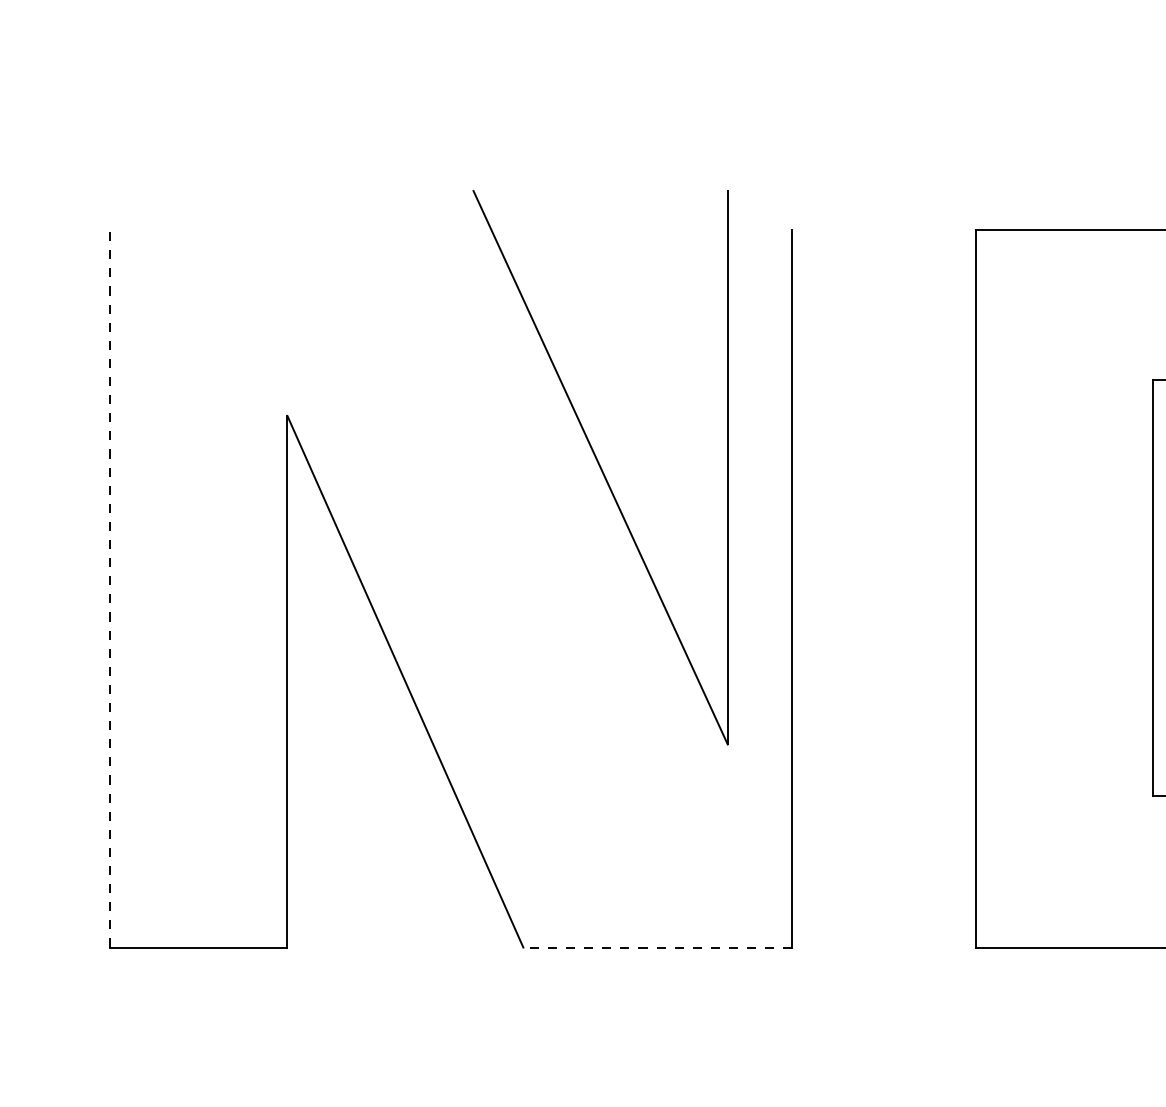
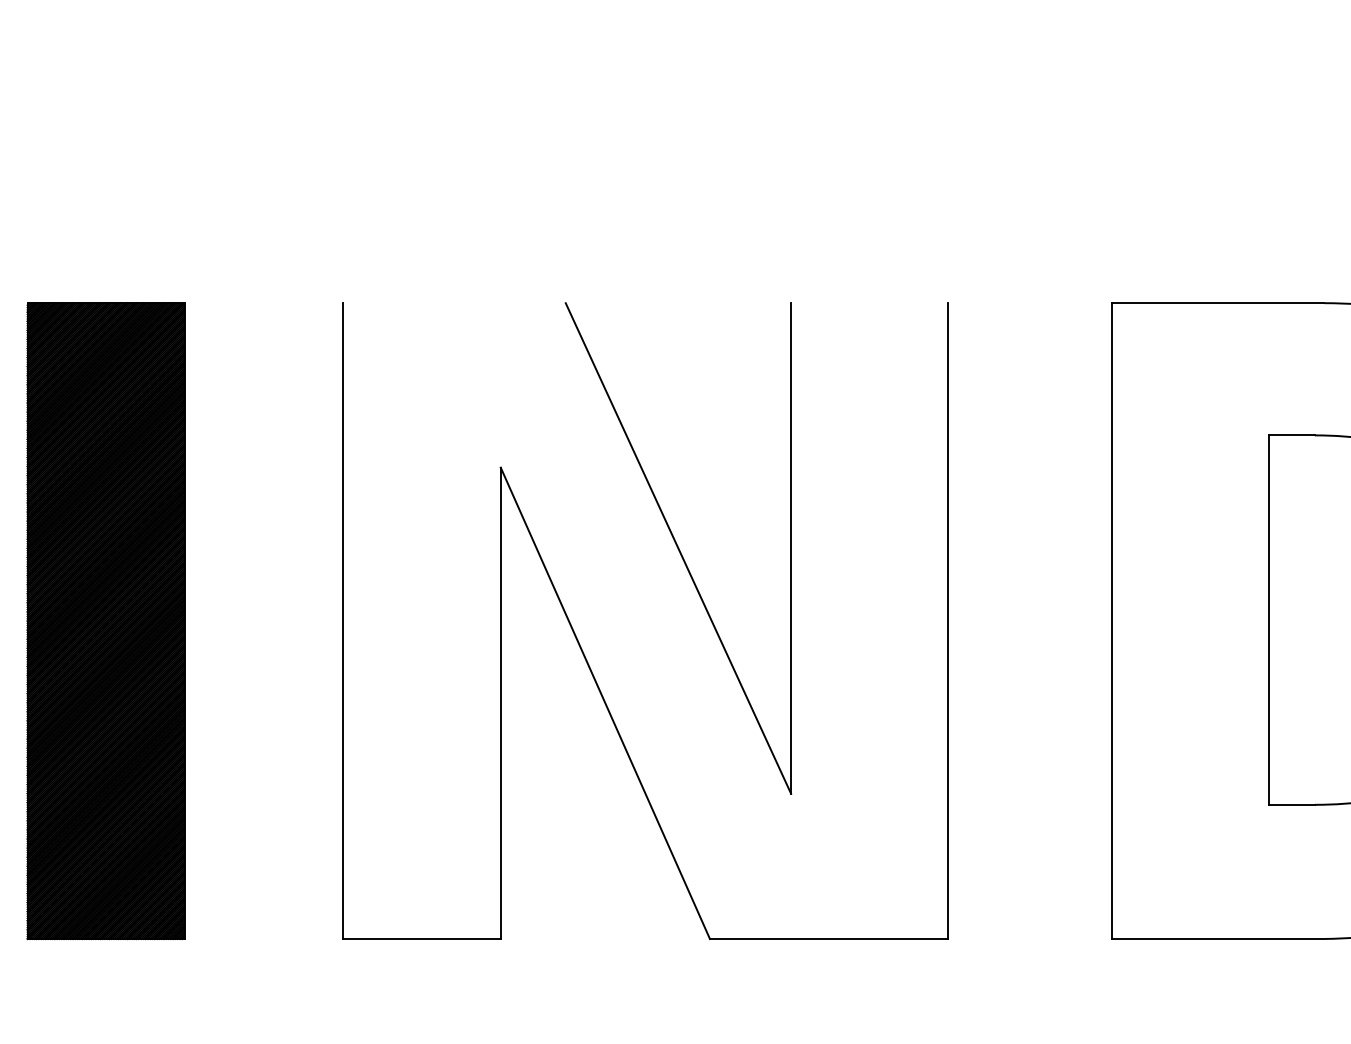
part: (600, 467) -> (678, 548), moved
line: (110, 589) -> (343, 621), dashed -> solid
line: (657, 947) -> (828, 938), dashed -> solid

